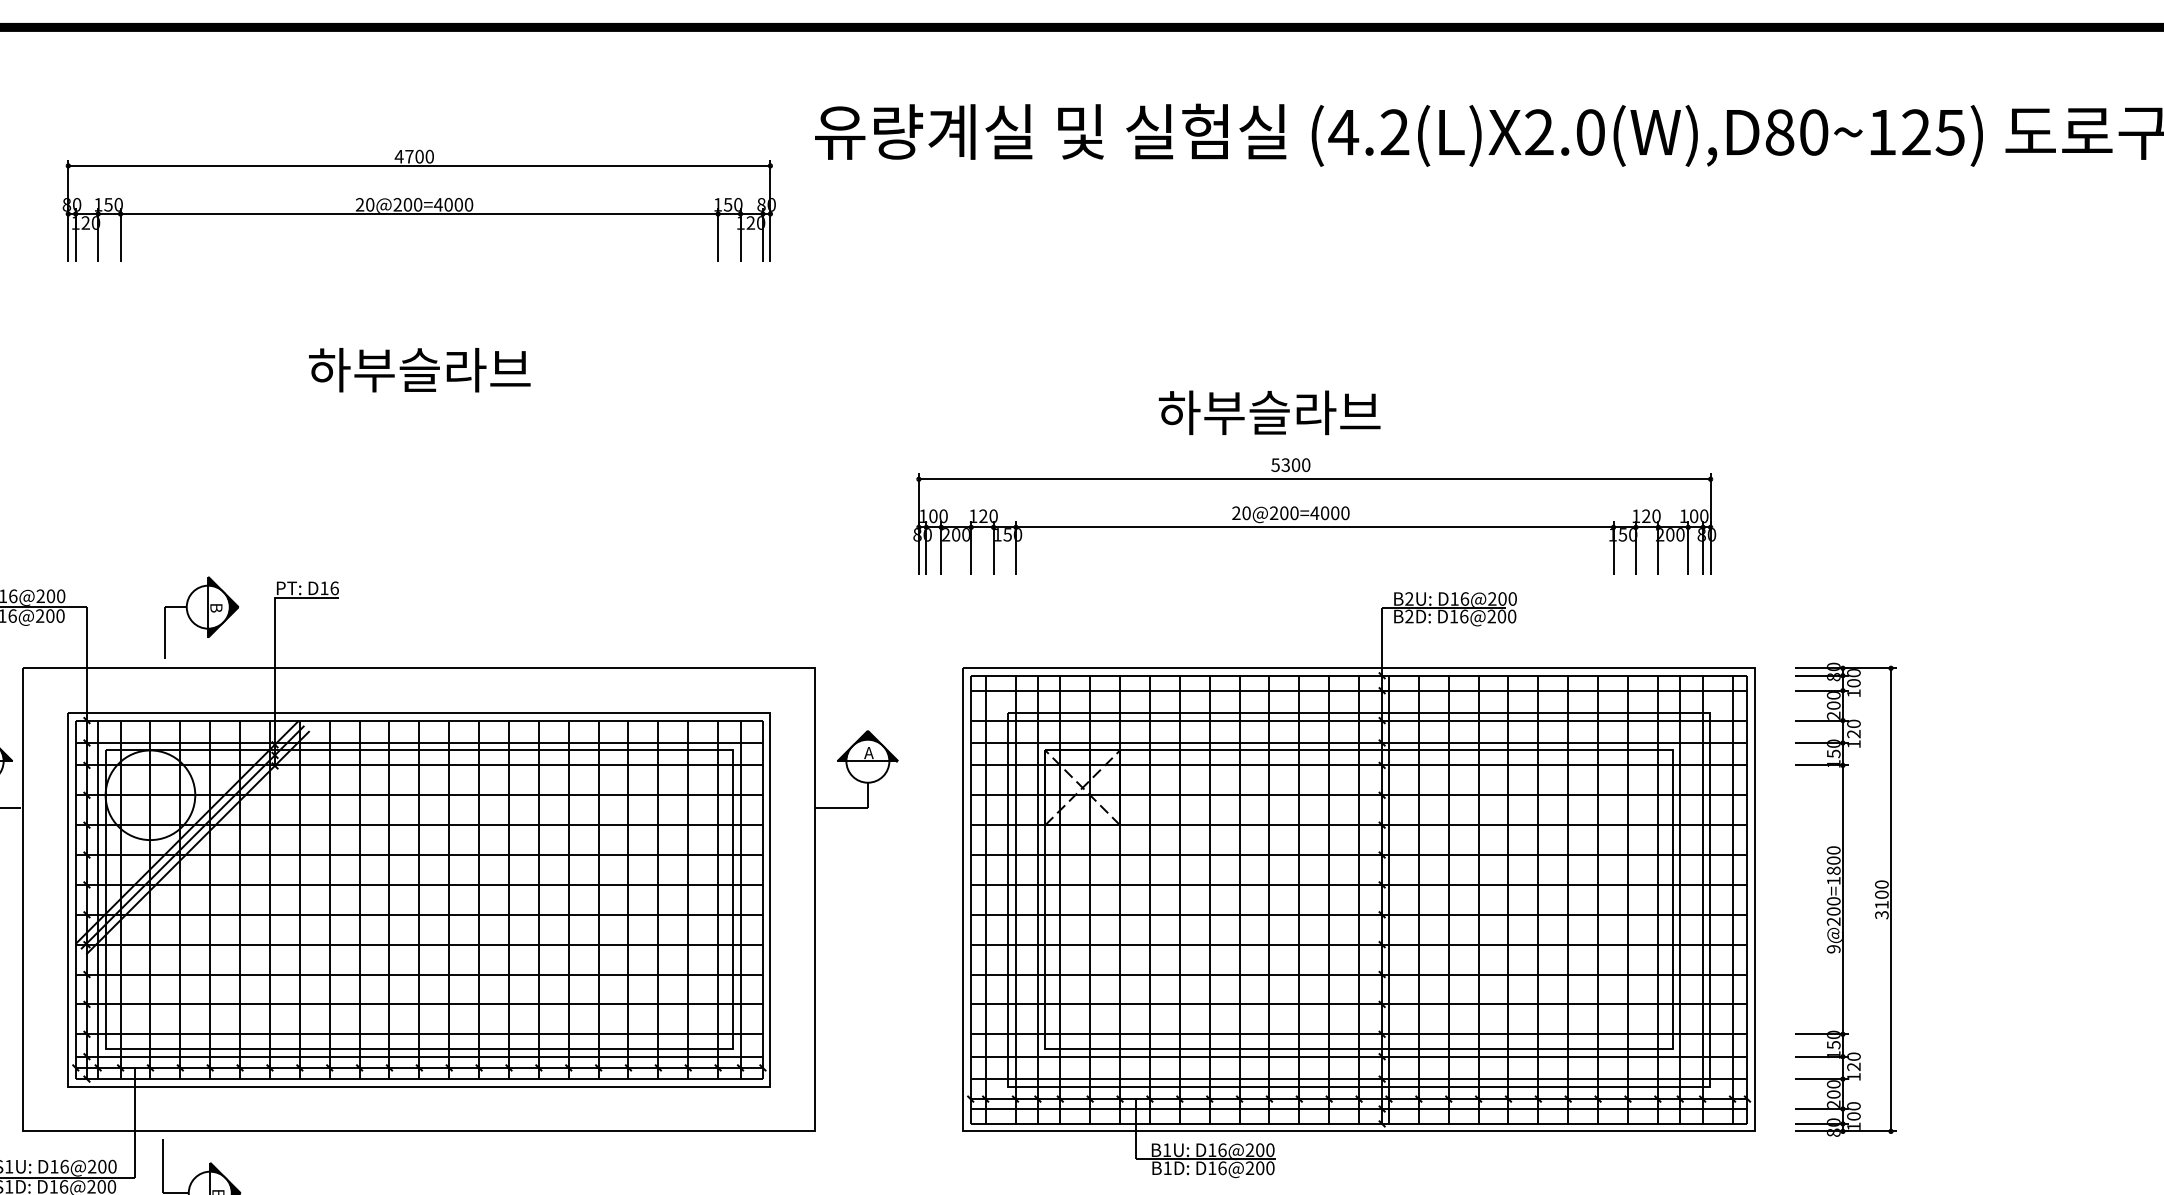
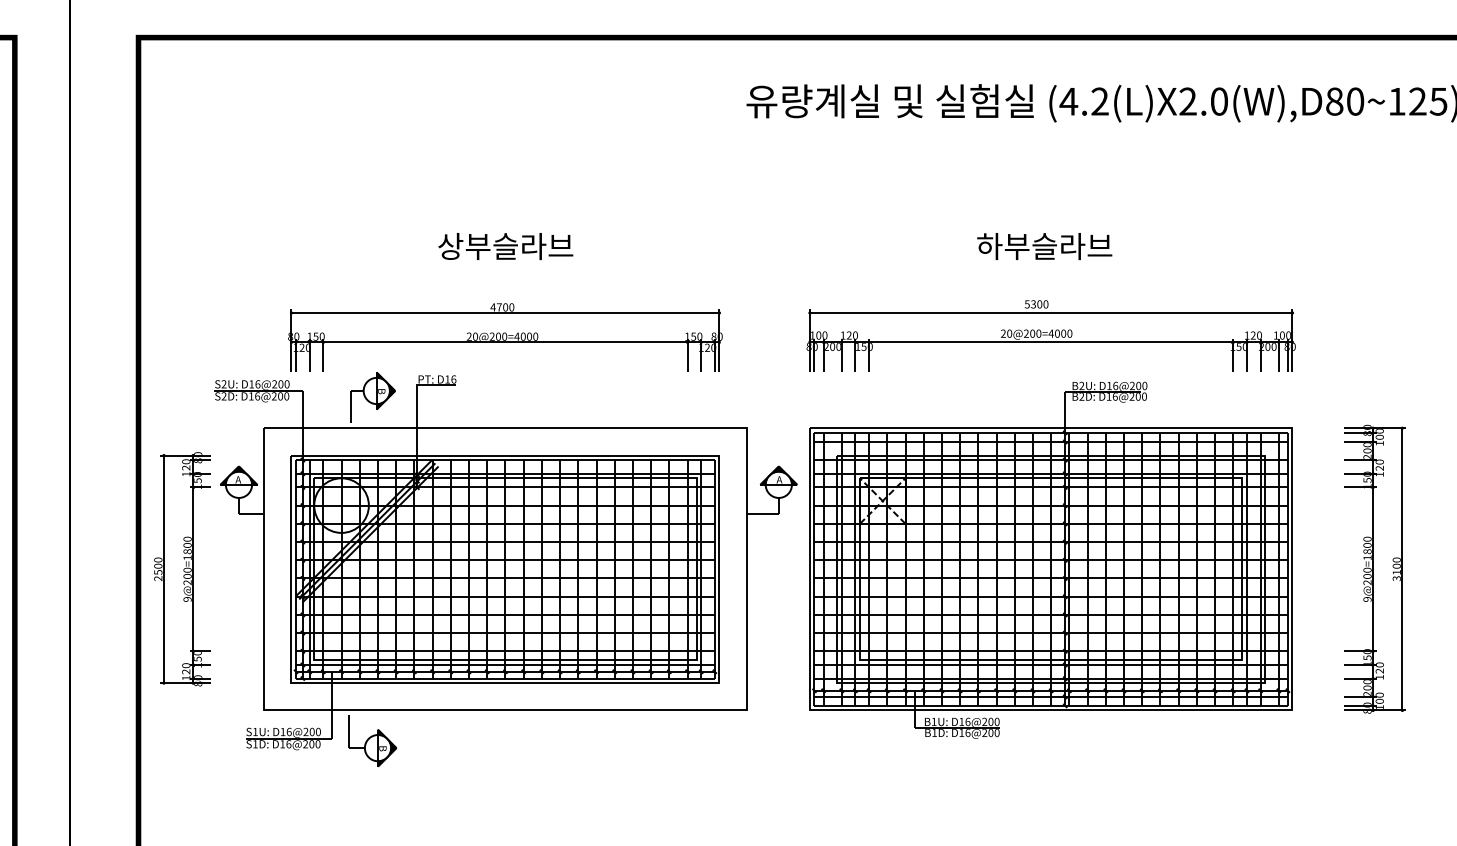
part: (419, 206) -> (505, 337), moved
text: (329, 370) -> (450, 246), 하부슬라브 -> 상부슬라브
text: (1269, 412) -> (1044, 246), moved
part: (1357, 883) -> (1050, 559), moved

